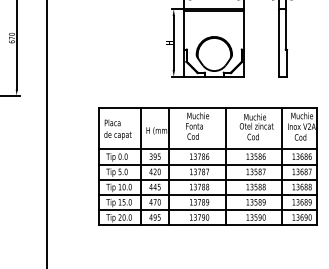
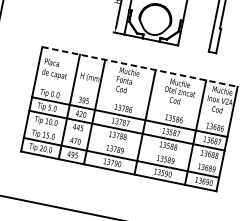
line: (208, 108) -> (140, 67), solid -> dashed
line: (207, 149) -> (131, 103), removed
line: (207, 194) -> (123, 143), removed

